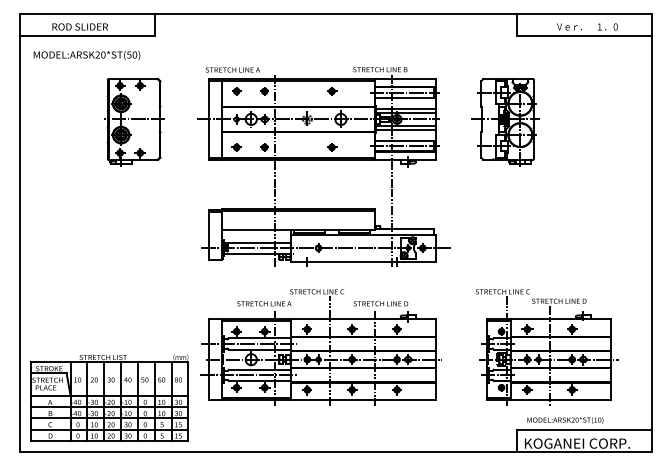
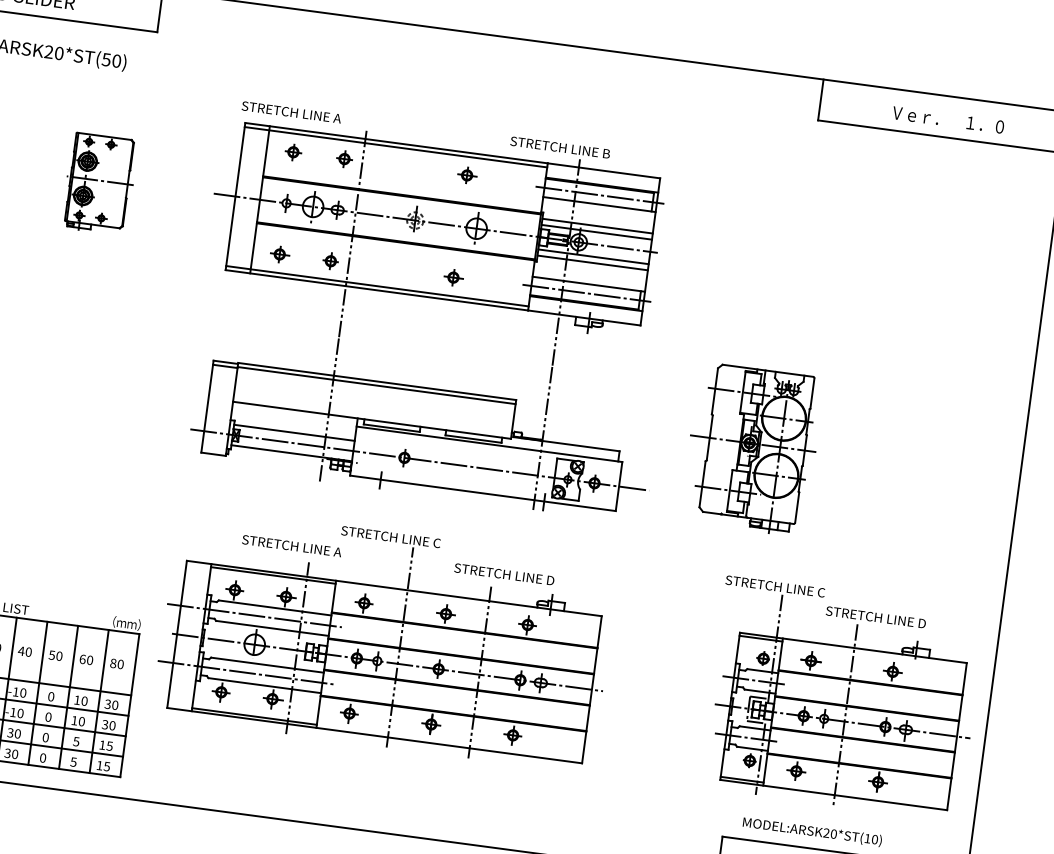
part: (134, 122) -> (99, 184), size x0.6
part: (505, 122) -> (752, 449), moved
part: (546, 347) -> (841, 698), moved

